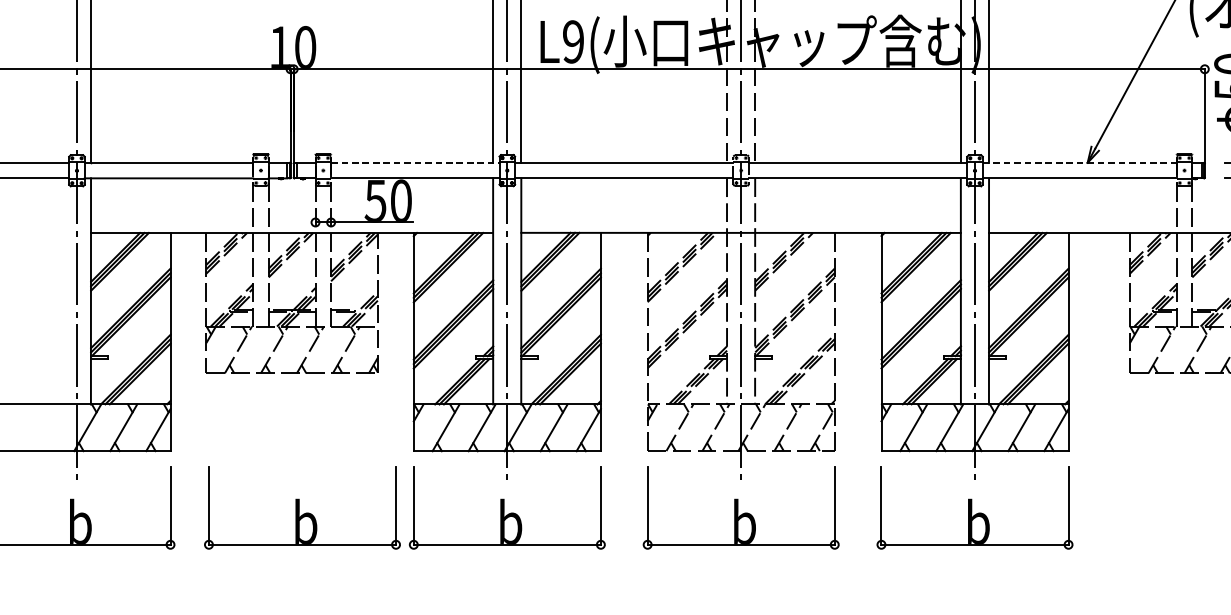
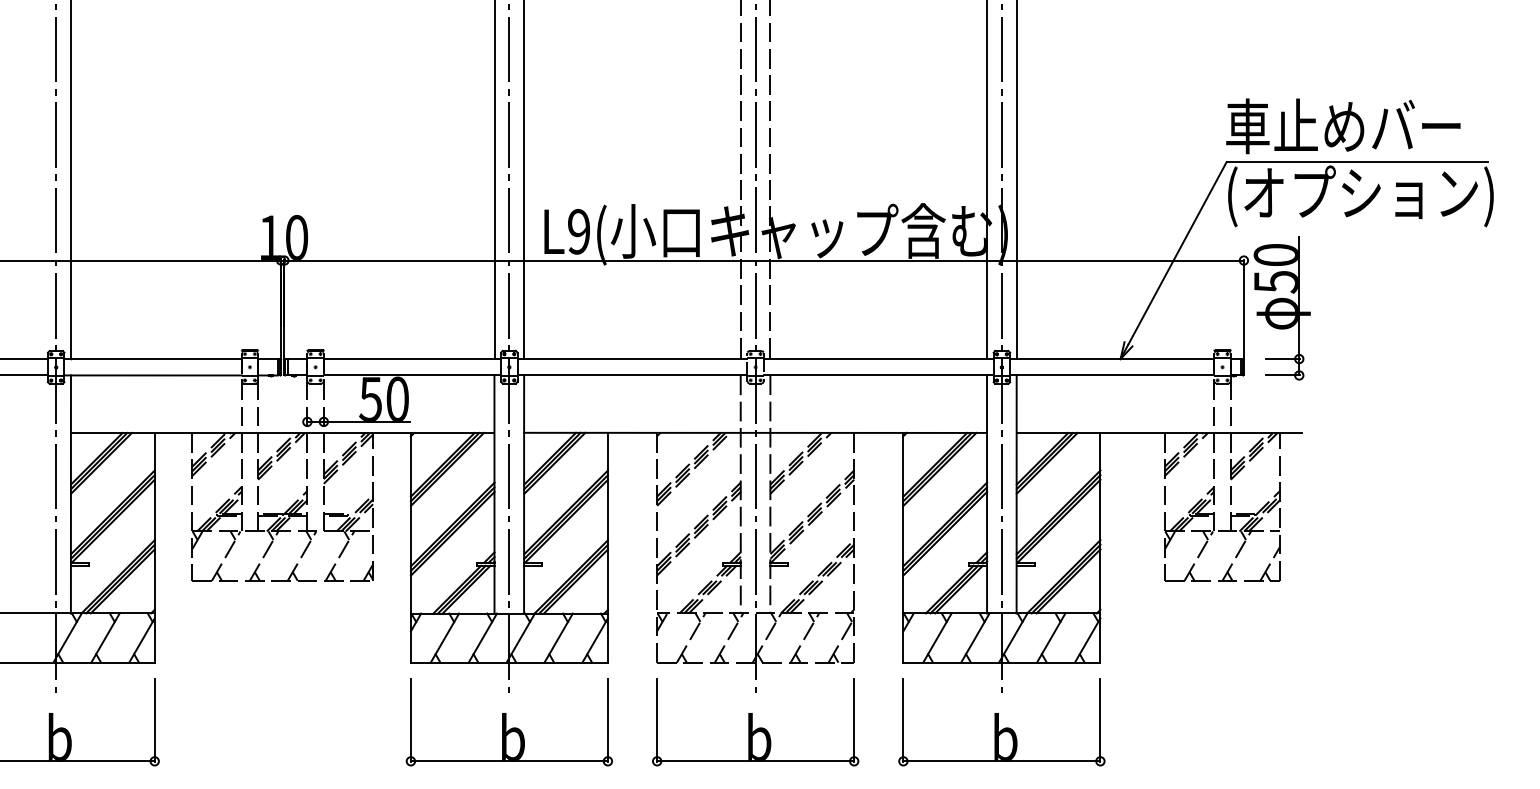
line: (415, 163) -> (412, 359), dashed -> solid
line: (1080, 163) -> (1112, 359), dashed -> solid
part: (302, 507) -> (293, 722), removed

